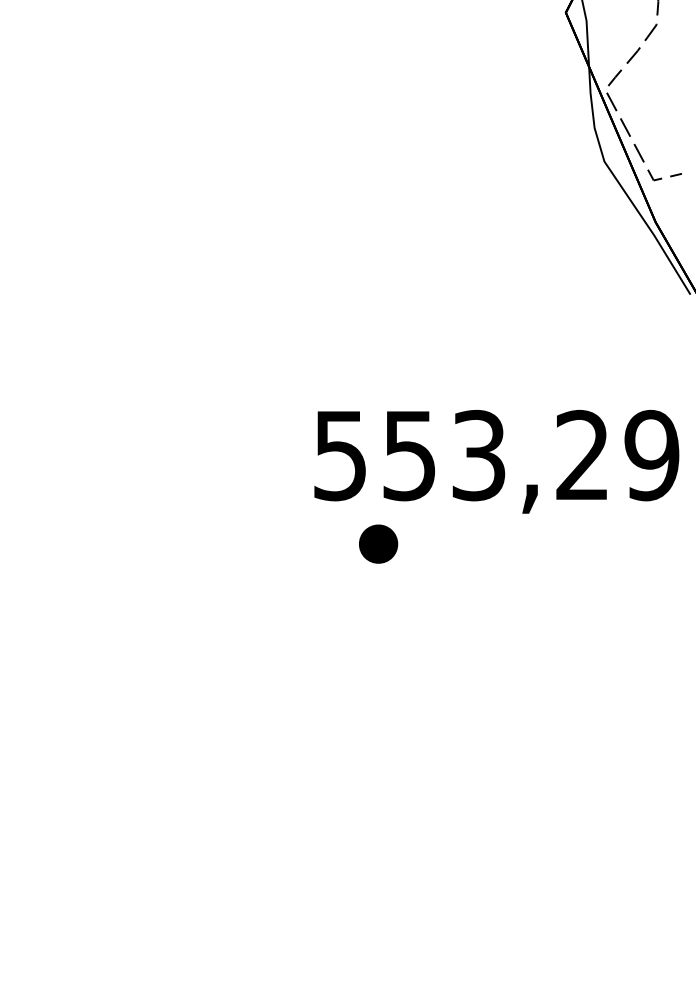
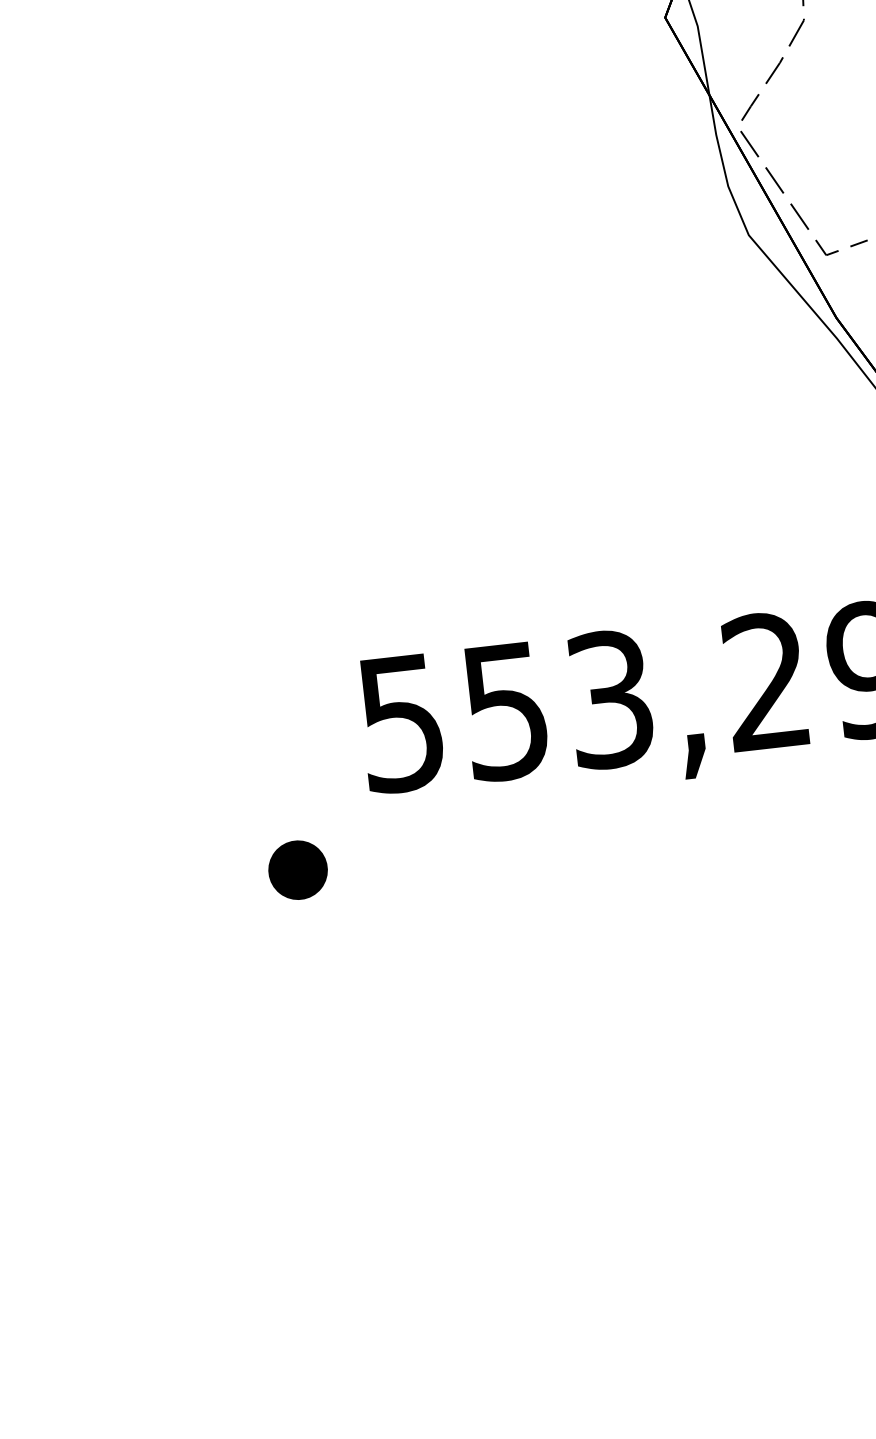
part: (378, 543) -> (297, 869), moved

